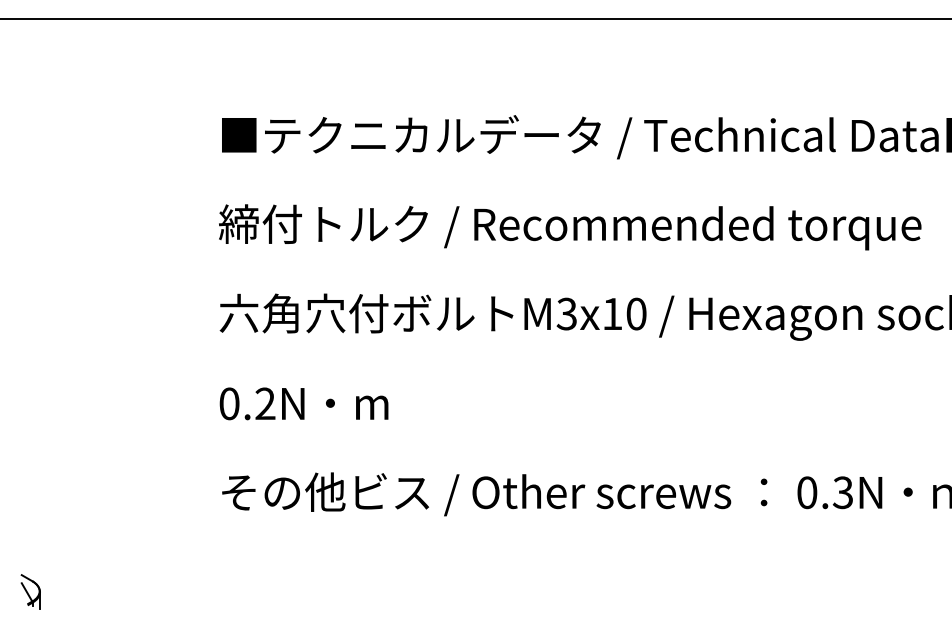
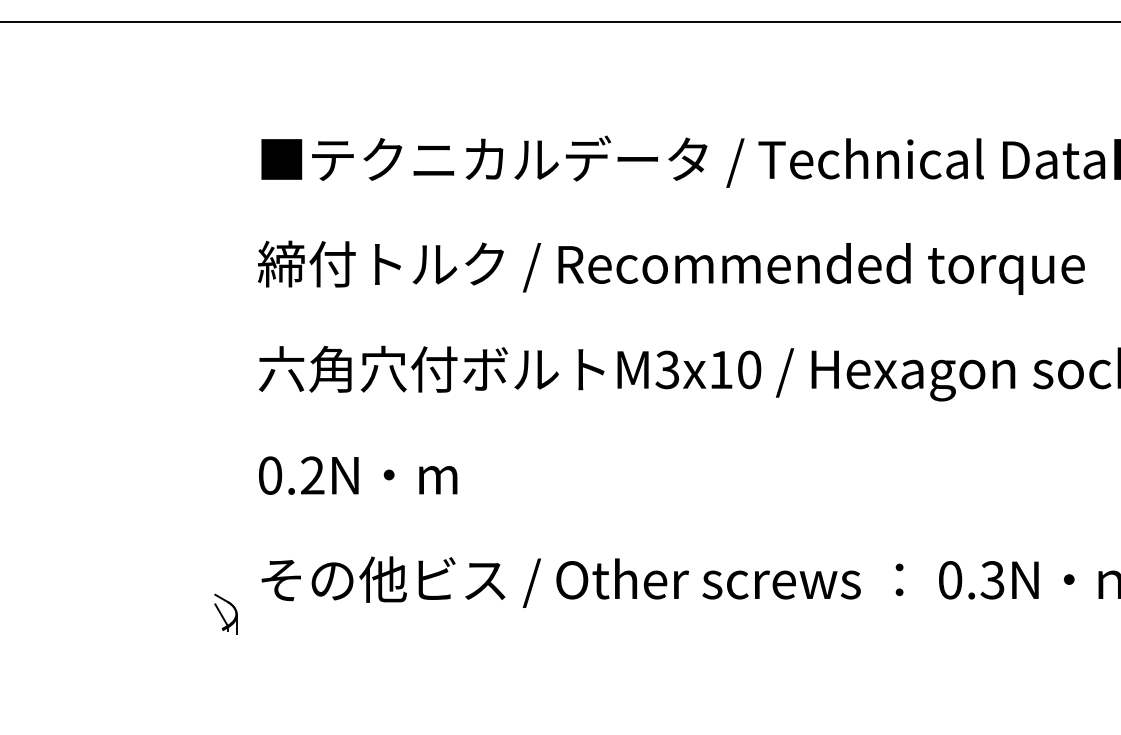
part: (30, 591) -> (225, 614), moved

